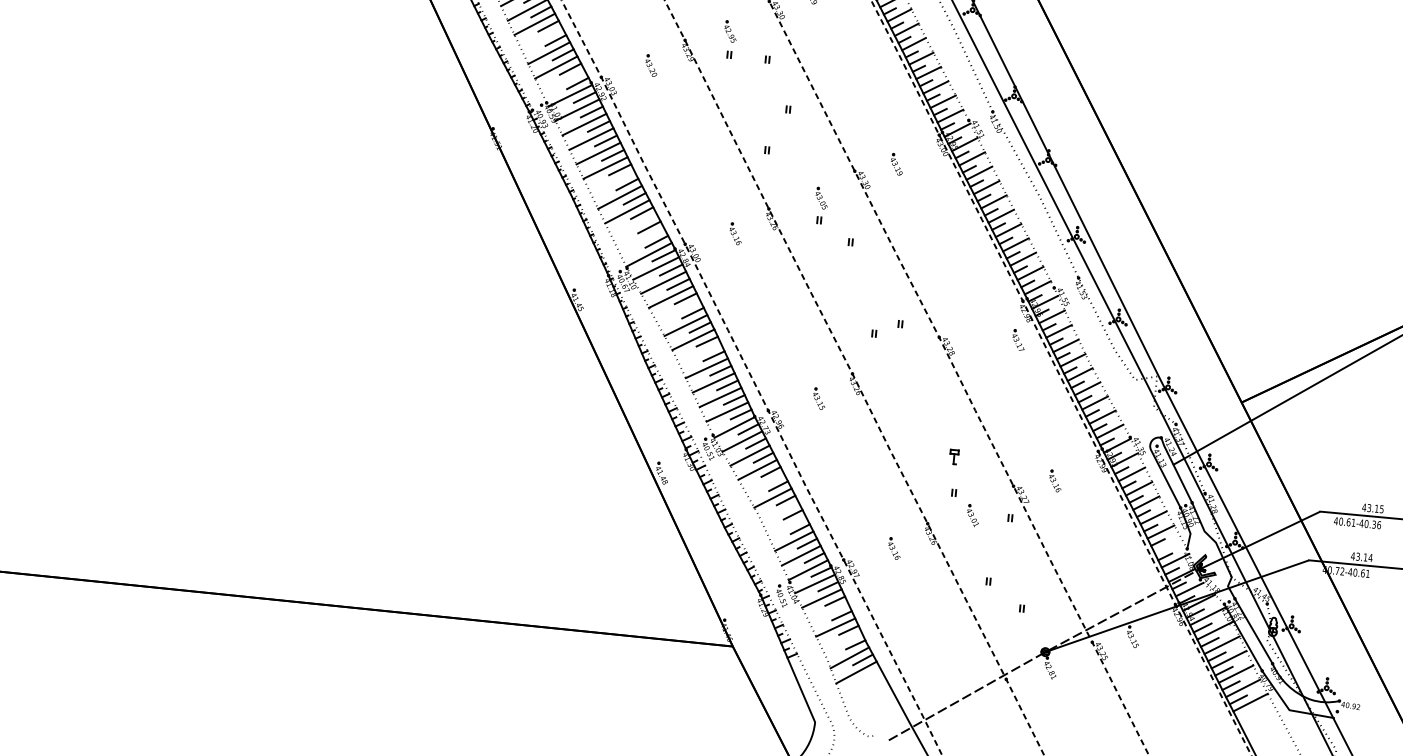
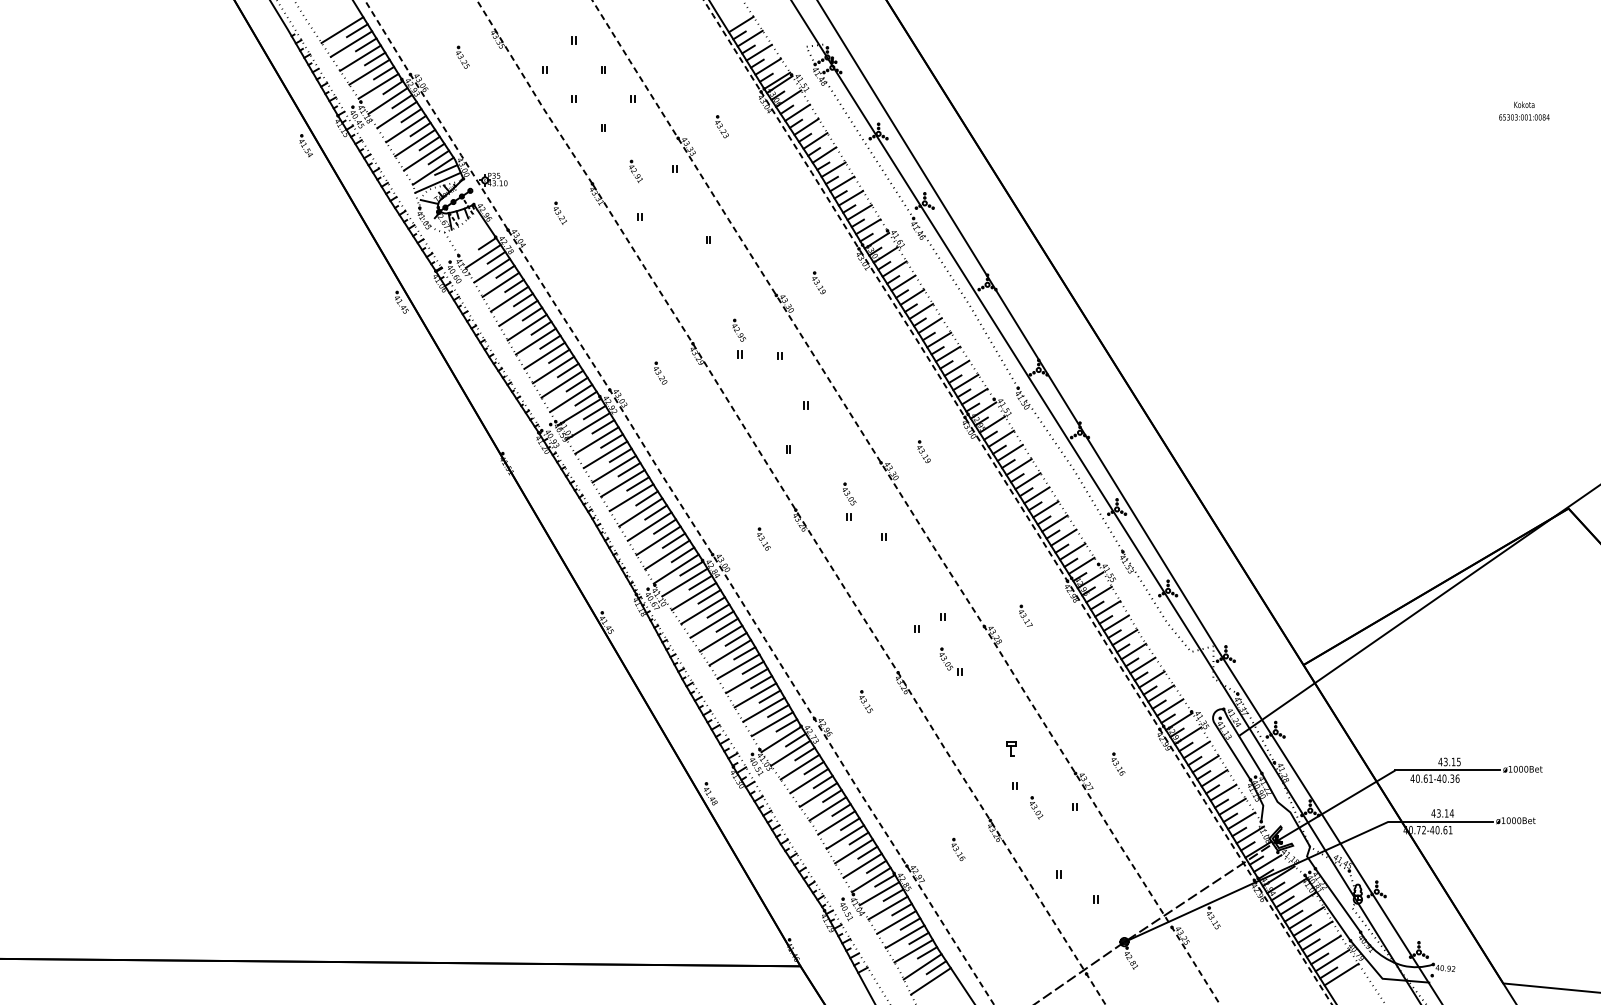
line: (541, 38) -> (544, 355), added
line: (563, 82) -> (571, 398), added
line: (612, 182) -> (631, 497), added
line: (634, 225) -> (658, 540), added
line: (641, 240) -> (667, 554), added
line: (677, 311) -> (711, 624), added
part: (1018, 339) -> (1025, 615), moved
line: (700, 353) -> (738, 666), added
part: (903, 367) -> (950, 661), added
line: (765, 483) -> (818, 794), added
line: (780, 511) -> (836, 822), added
line: (787, 526) -> (845, 836), added
line: (1168, 546) -> (1241, 820), added
line: (828, 613) -> (896, 922), added
line: (842, 642) -> (913, 951), added

